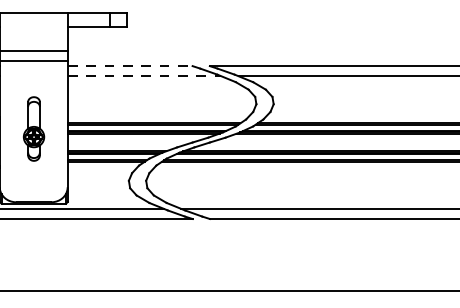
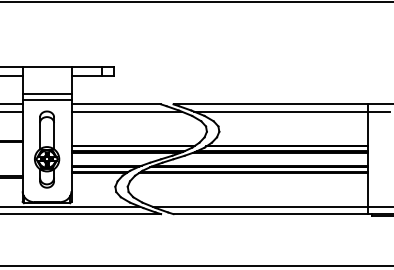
line: (130, 66) -> (116, 104), dashed -> solid
line: (145, 76) -> (127, 111), dashed -> solid
part: (34, 128) -> (47, 149), size x1.67

